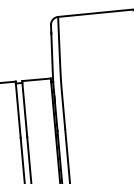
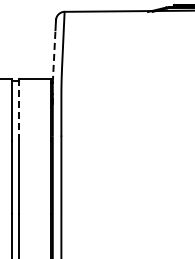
line: (52, 57) -> (54, 55), solid -> dashed
line: (24, 108) -> (18, 109), solid -> dashed

